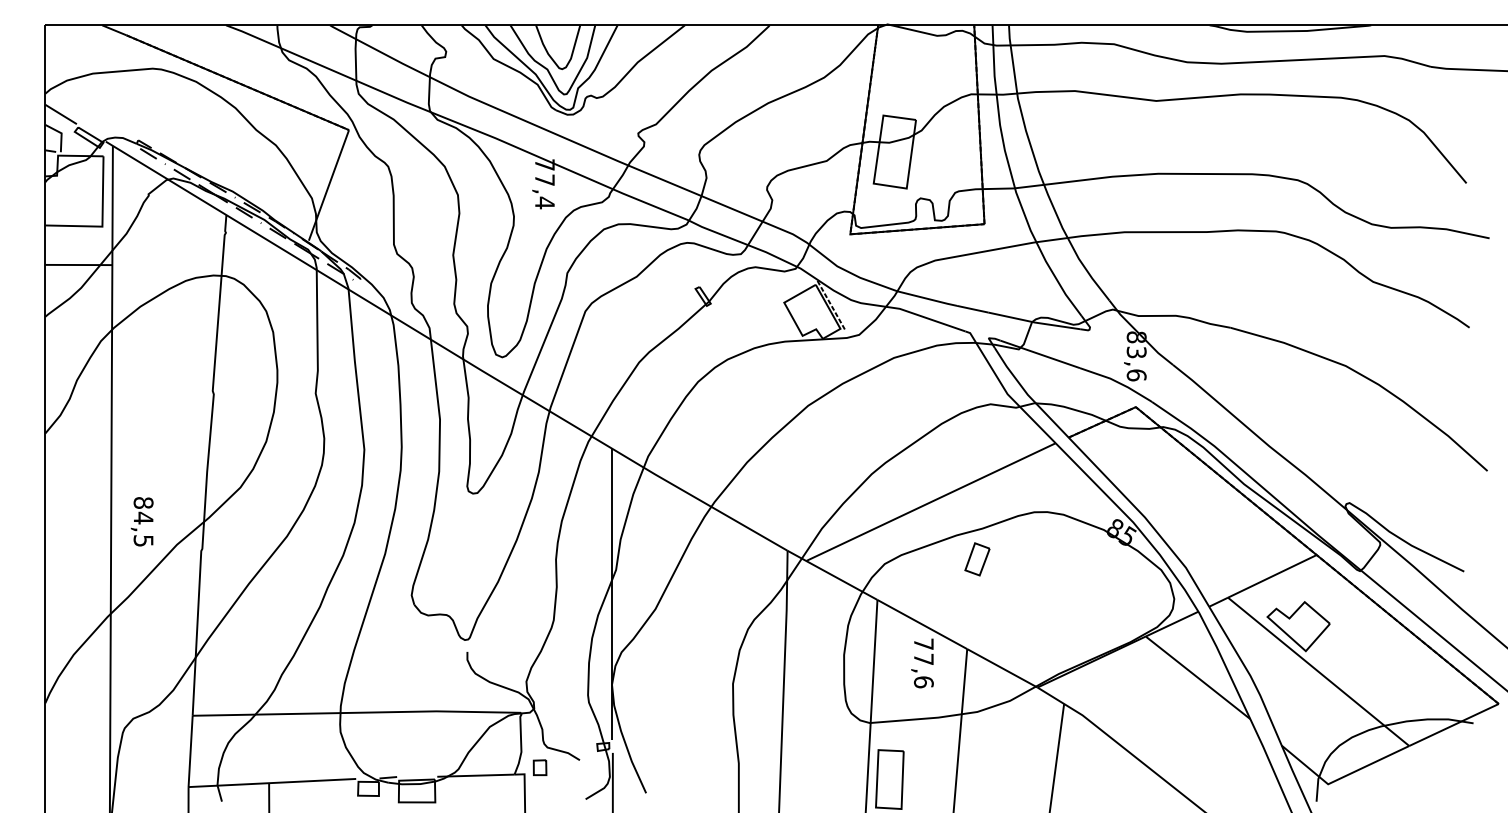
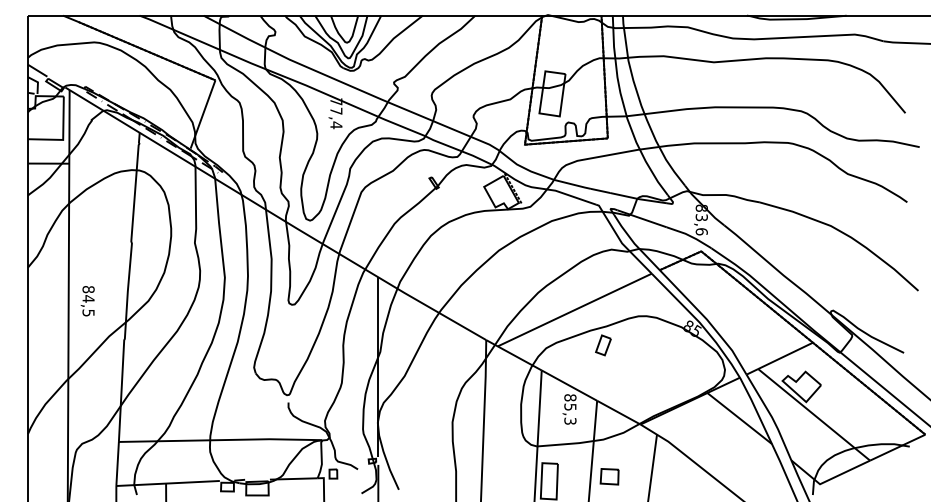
text: (141, 522) -> (87, 301), moved
text: (924, 663) -> (570, 409), 77,6 -> 85,3
part: (987, 771) -> (609, 476), added

